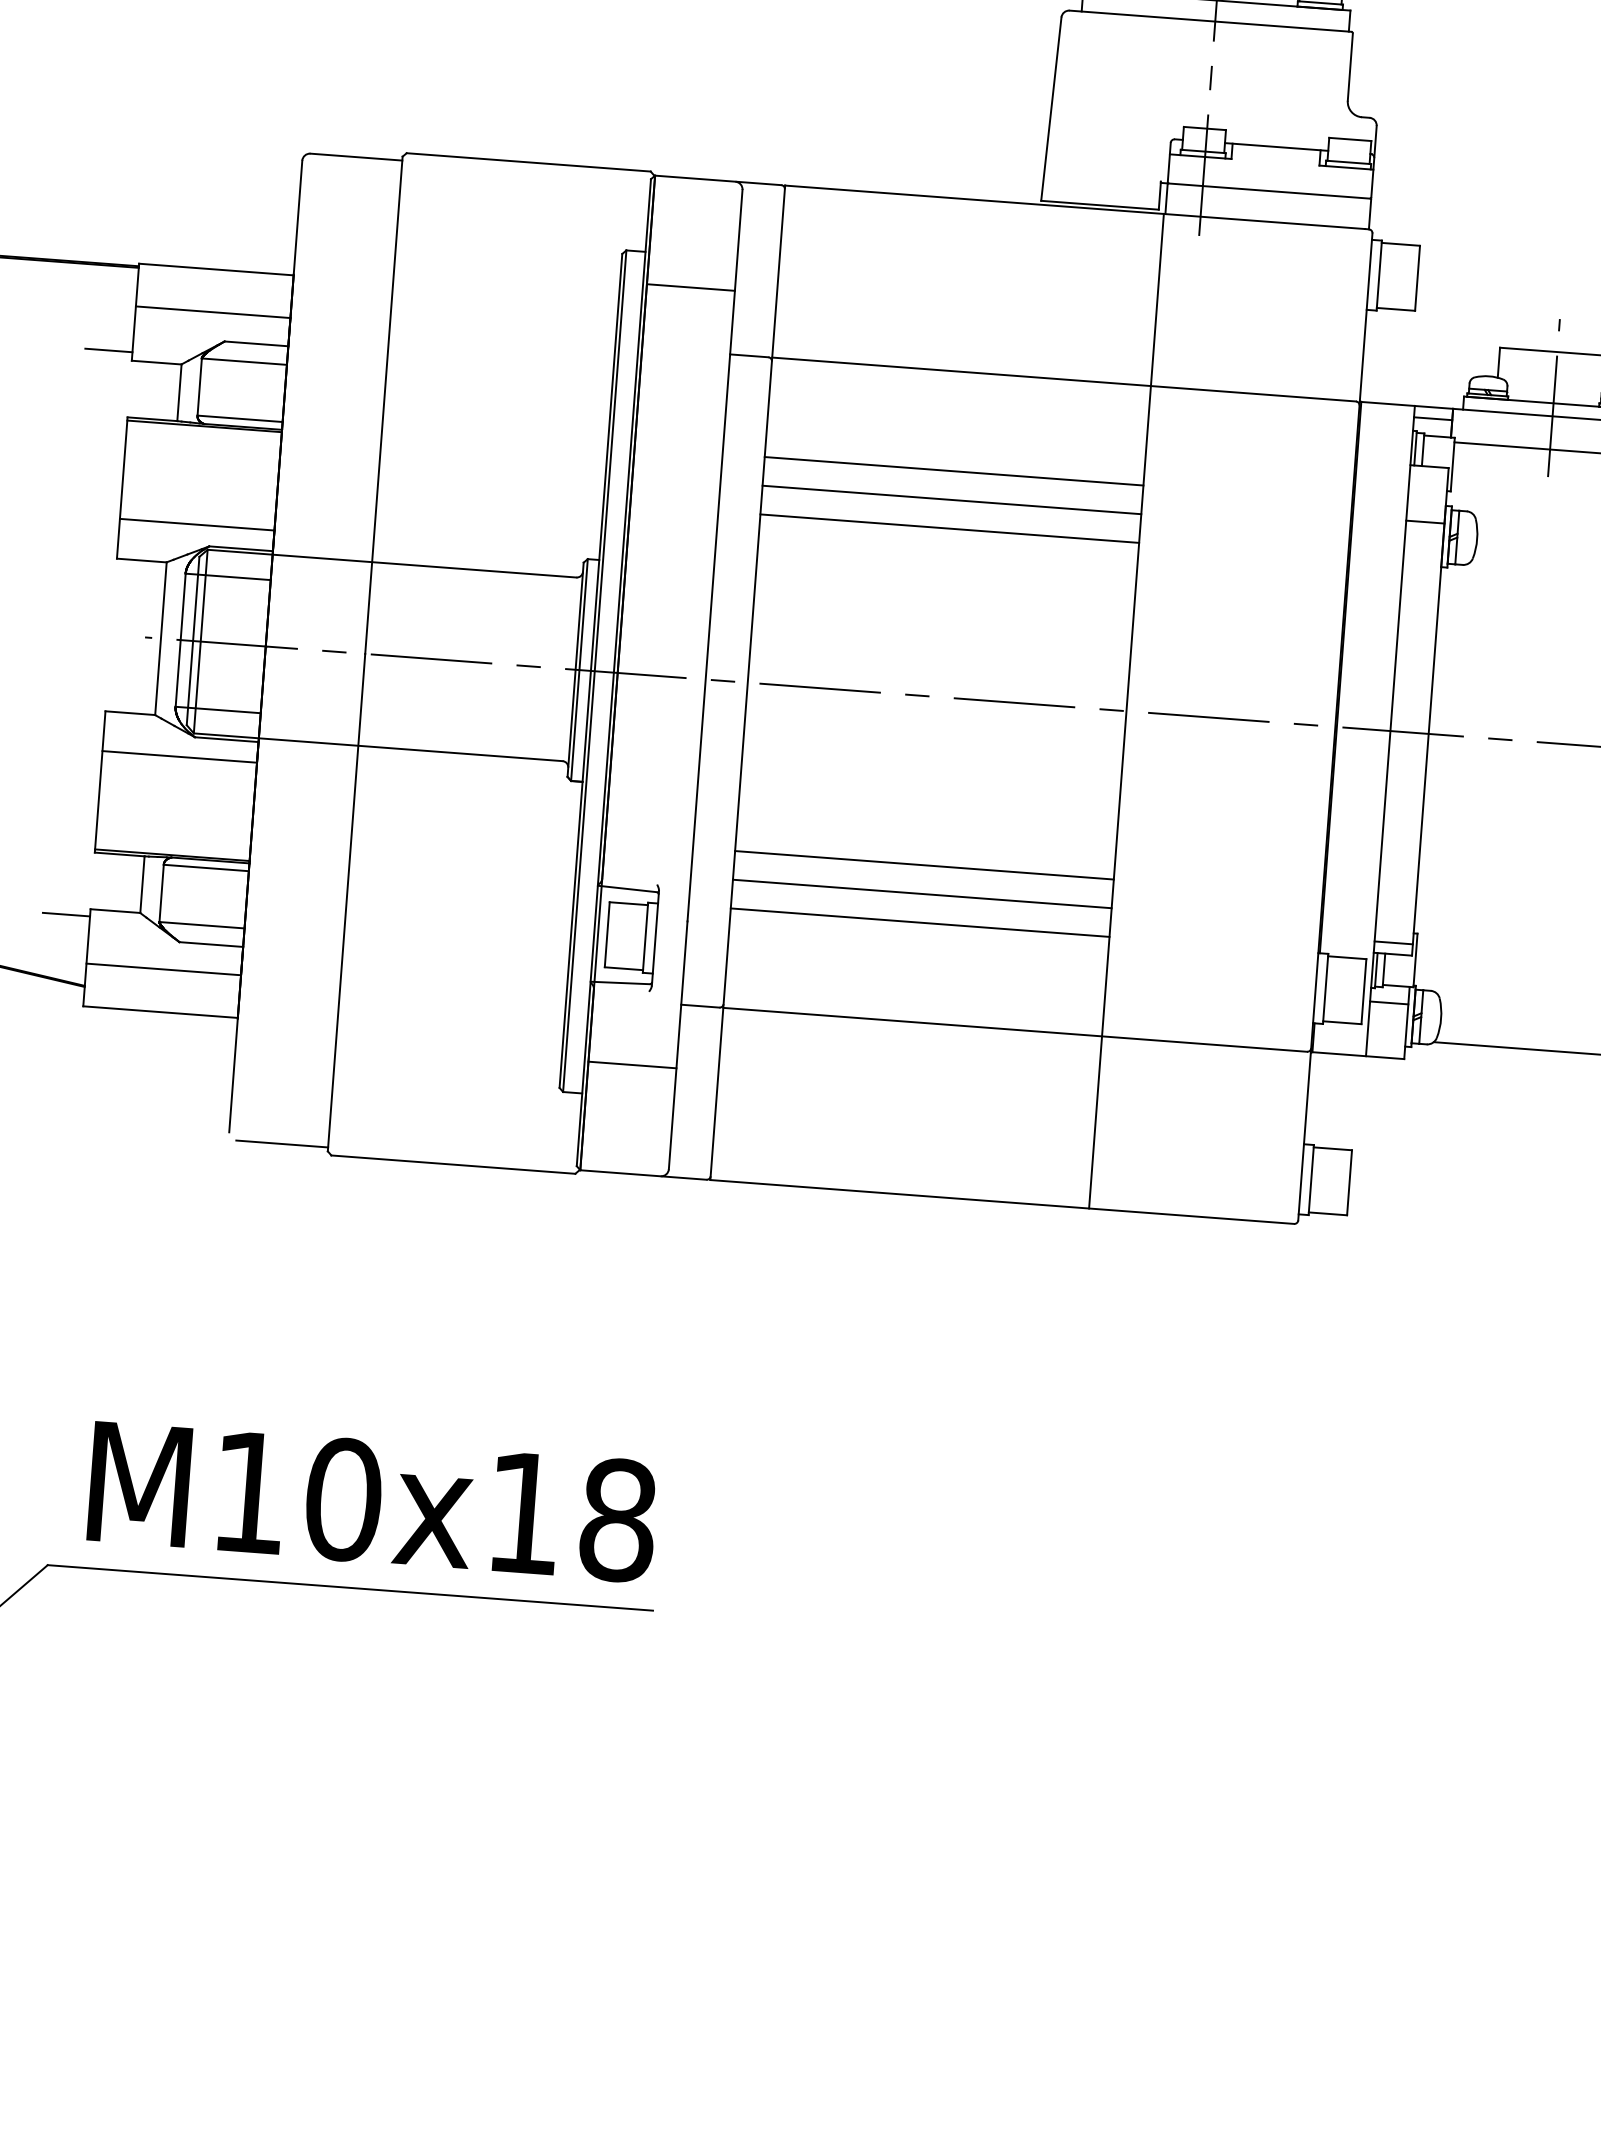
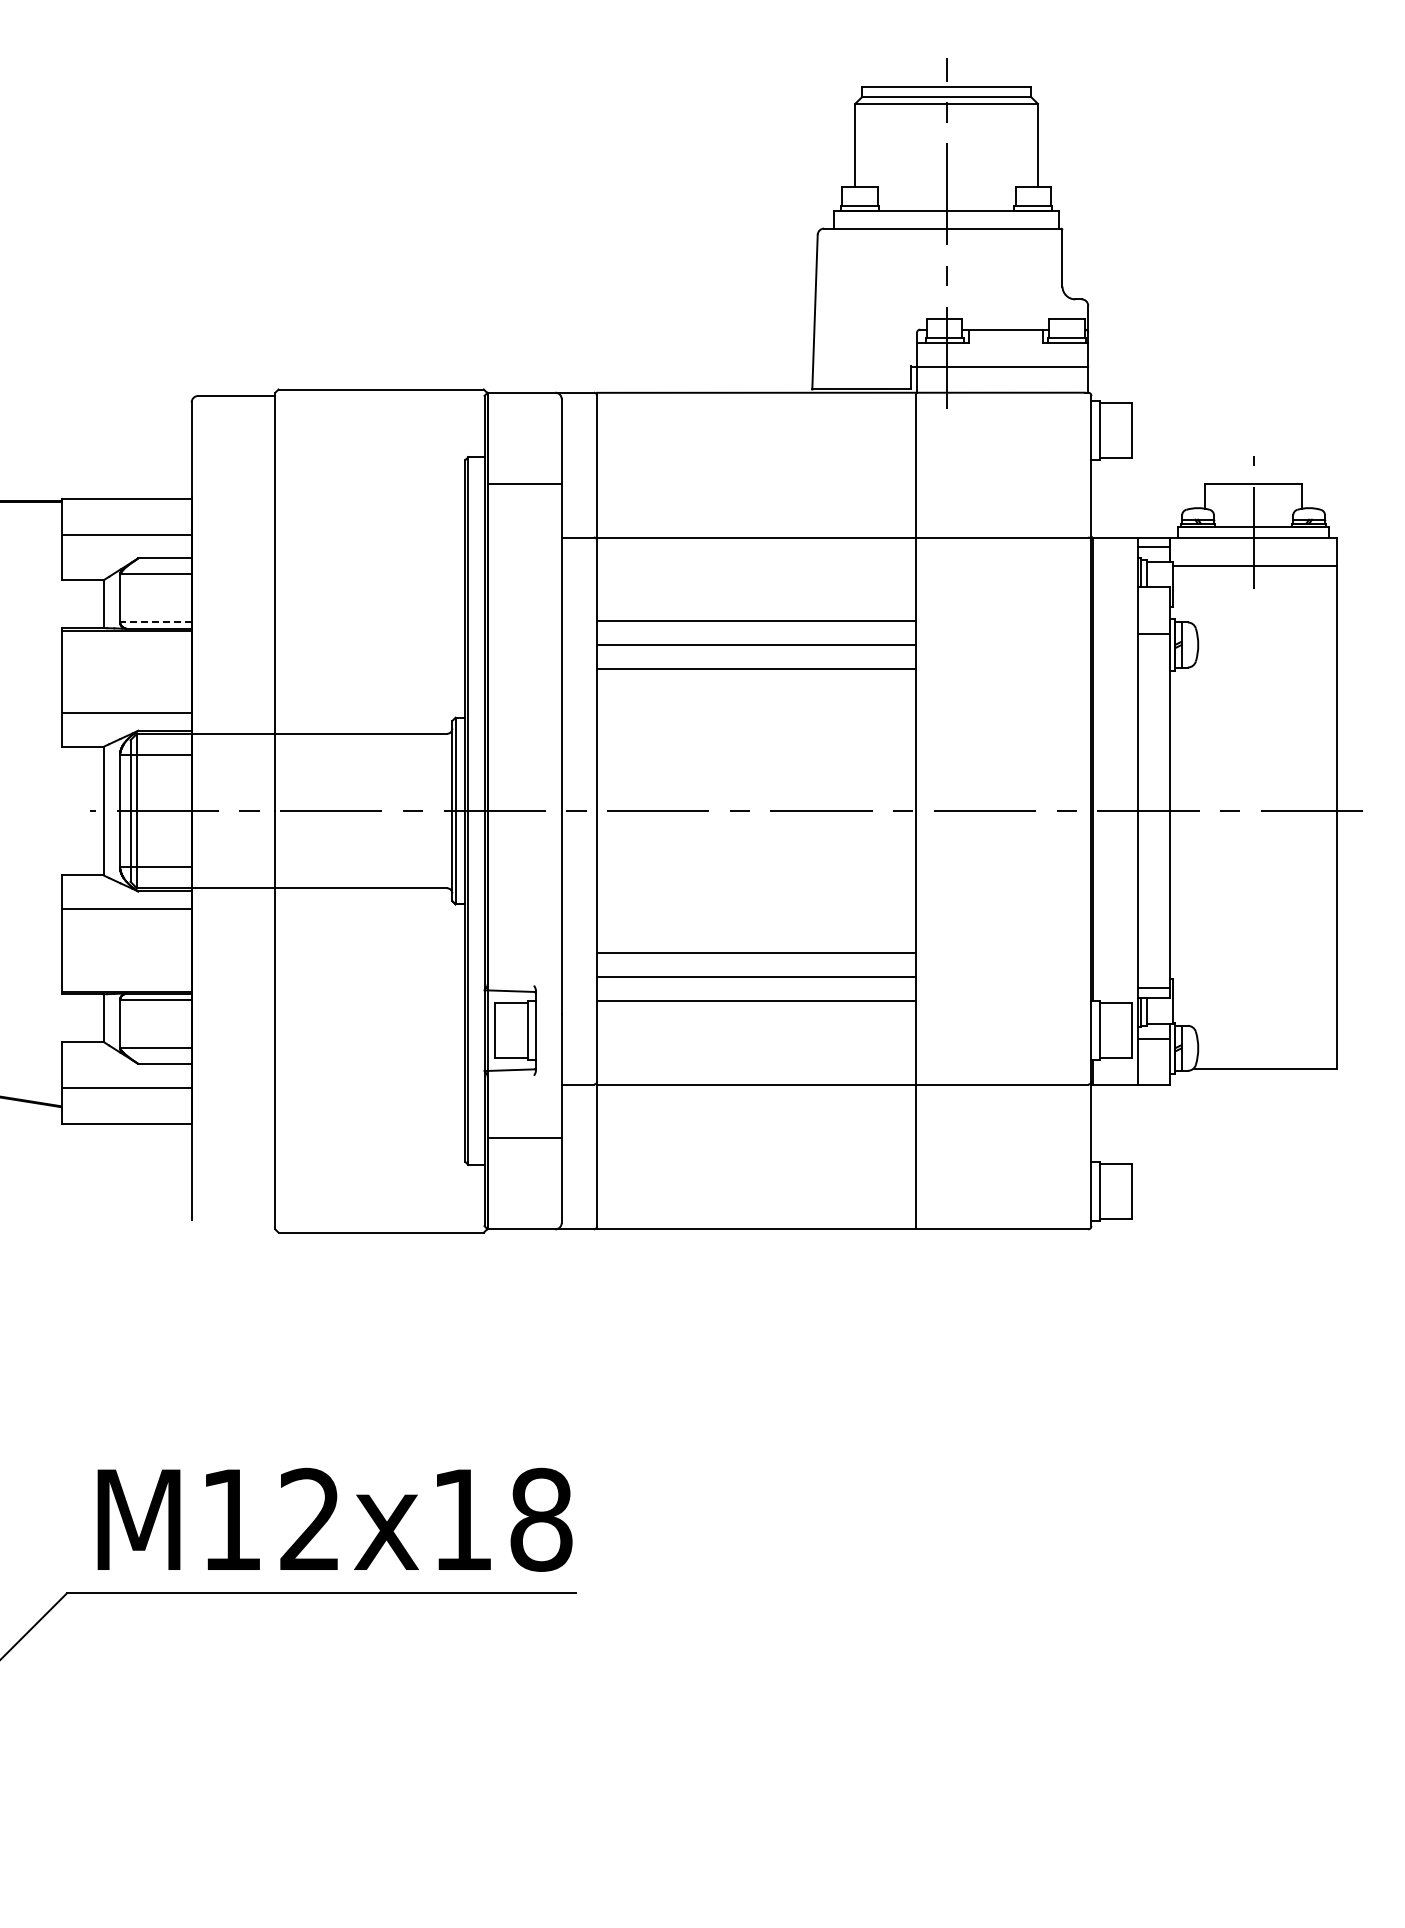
line: (108, 350) -> (41, 573), removed
line: (239, 419) -> (155, 622), solid -> dashed
line: (66, 914) -> (41, 1047), removed
line: (281, 1144) -> (236, 1226), removed
text: (343, 1499) -> (310, 1519), M10x18 -> M12x18

